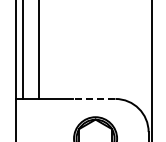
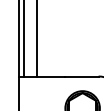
line: (93, 98) -> (80, 76), dashed -> solid

